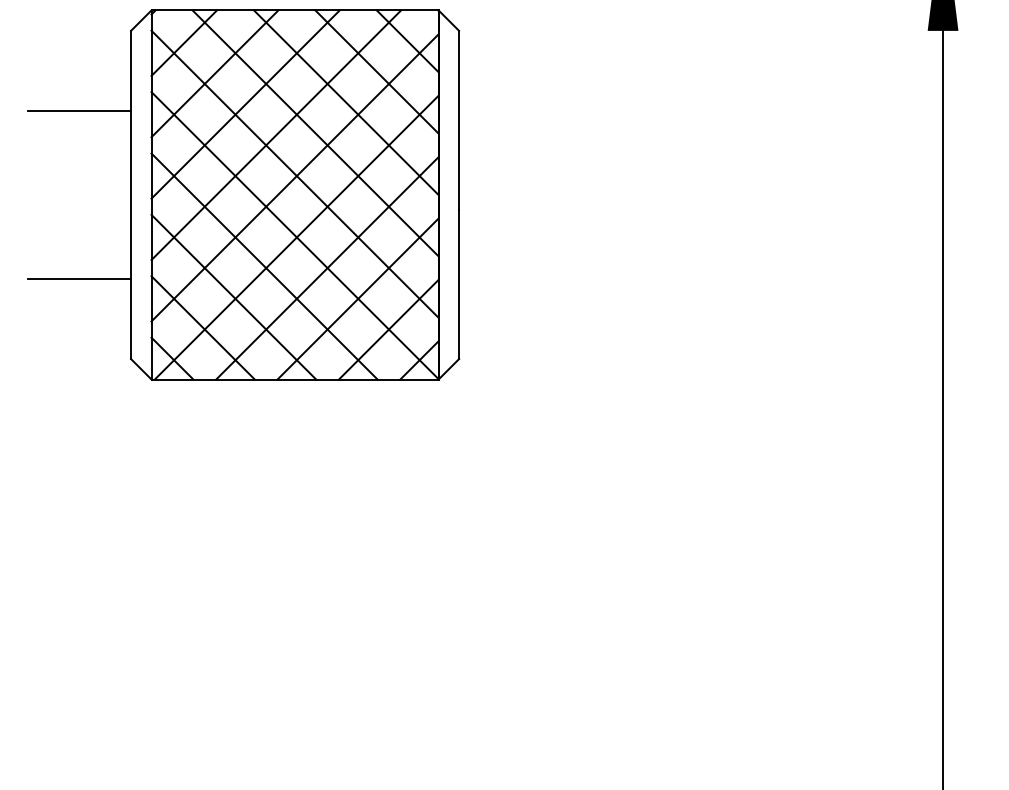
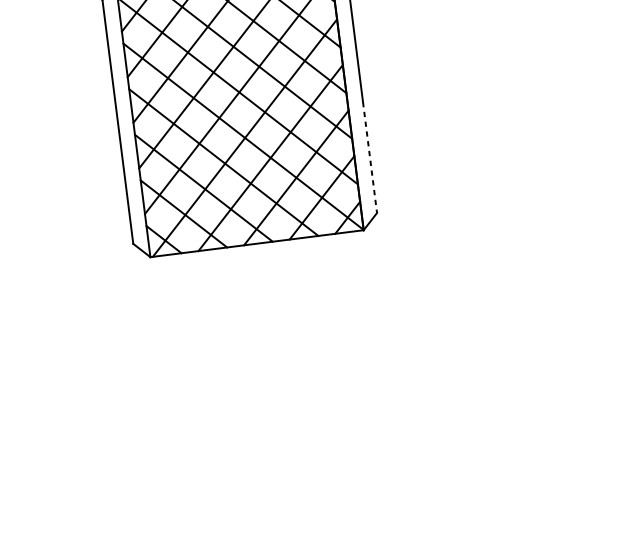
line: (79, 110) -> (71, 64), removed
line: (79, 279) -> (87, 189), removed
line: (459, 284) -> (370, 157), solid -> dashed

